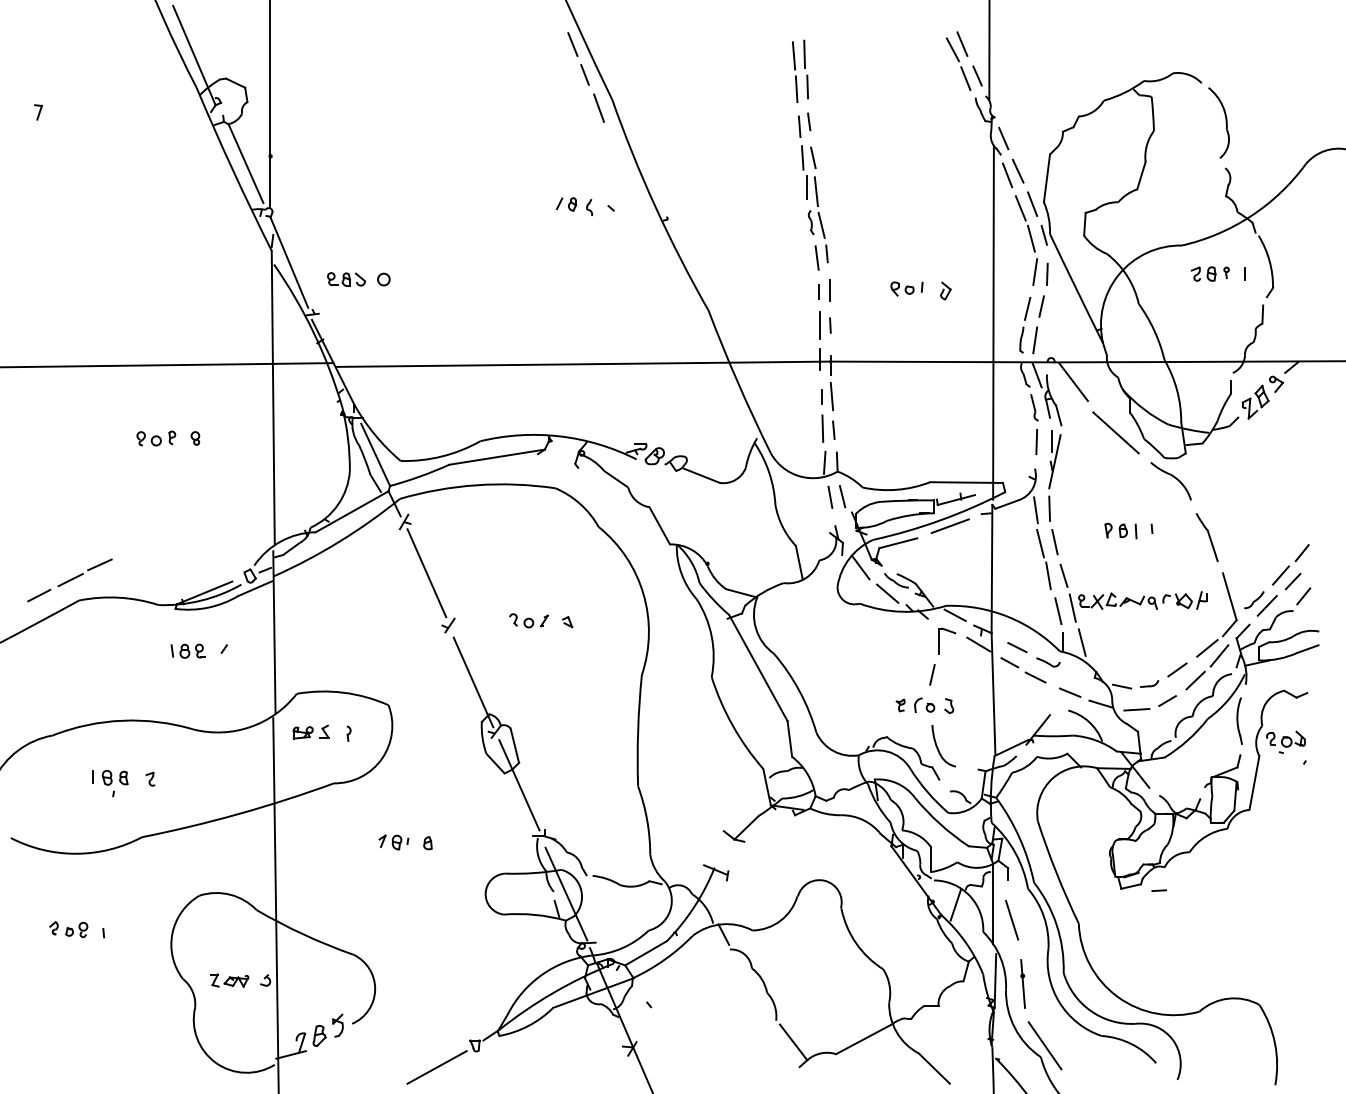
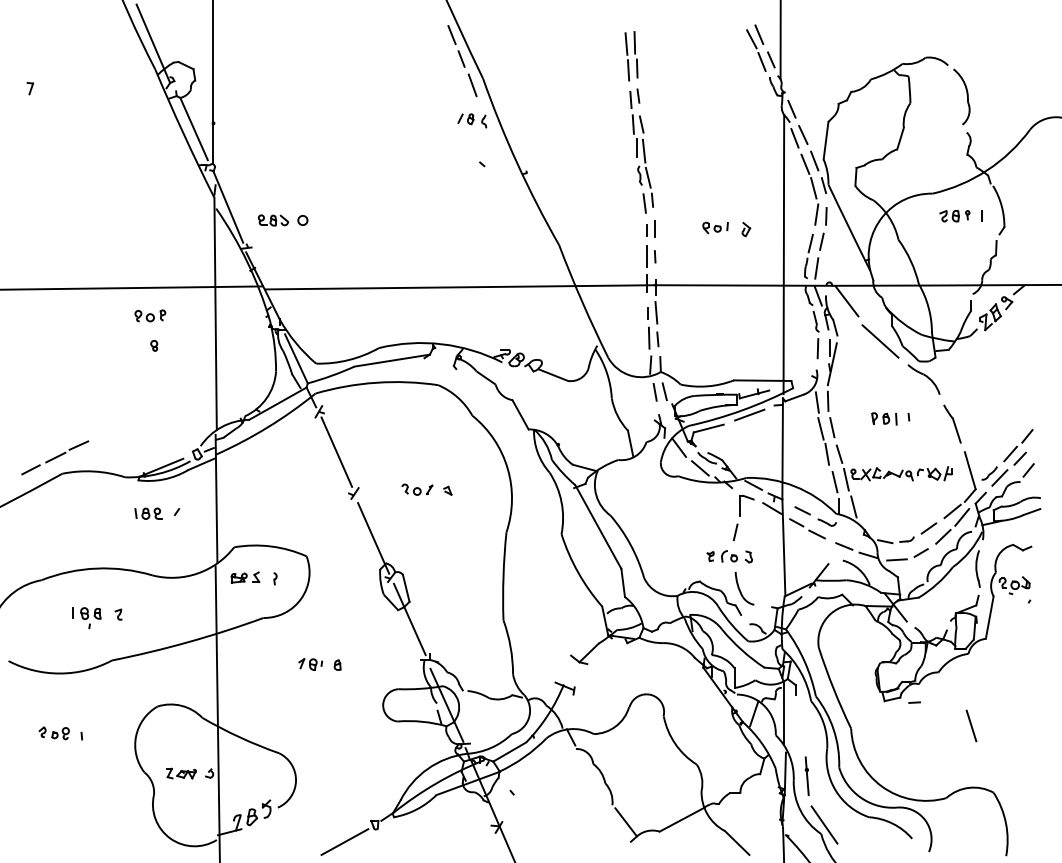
part: (574, 206) -> (472, 120), moved
part: (156, 437) -> (150, 315), moved
line: (1012, 919) -> (971, 725), moved

